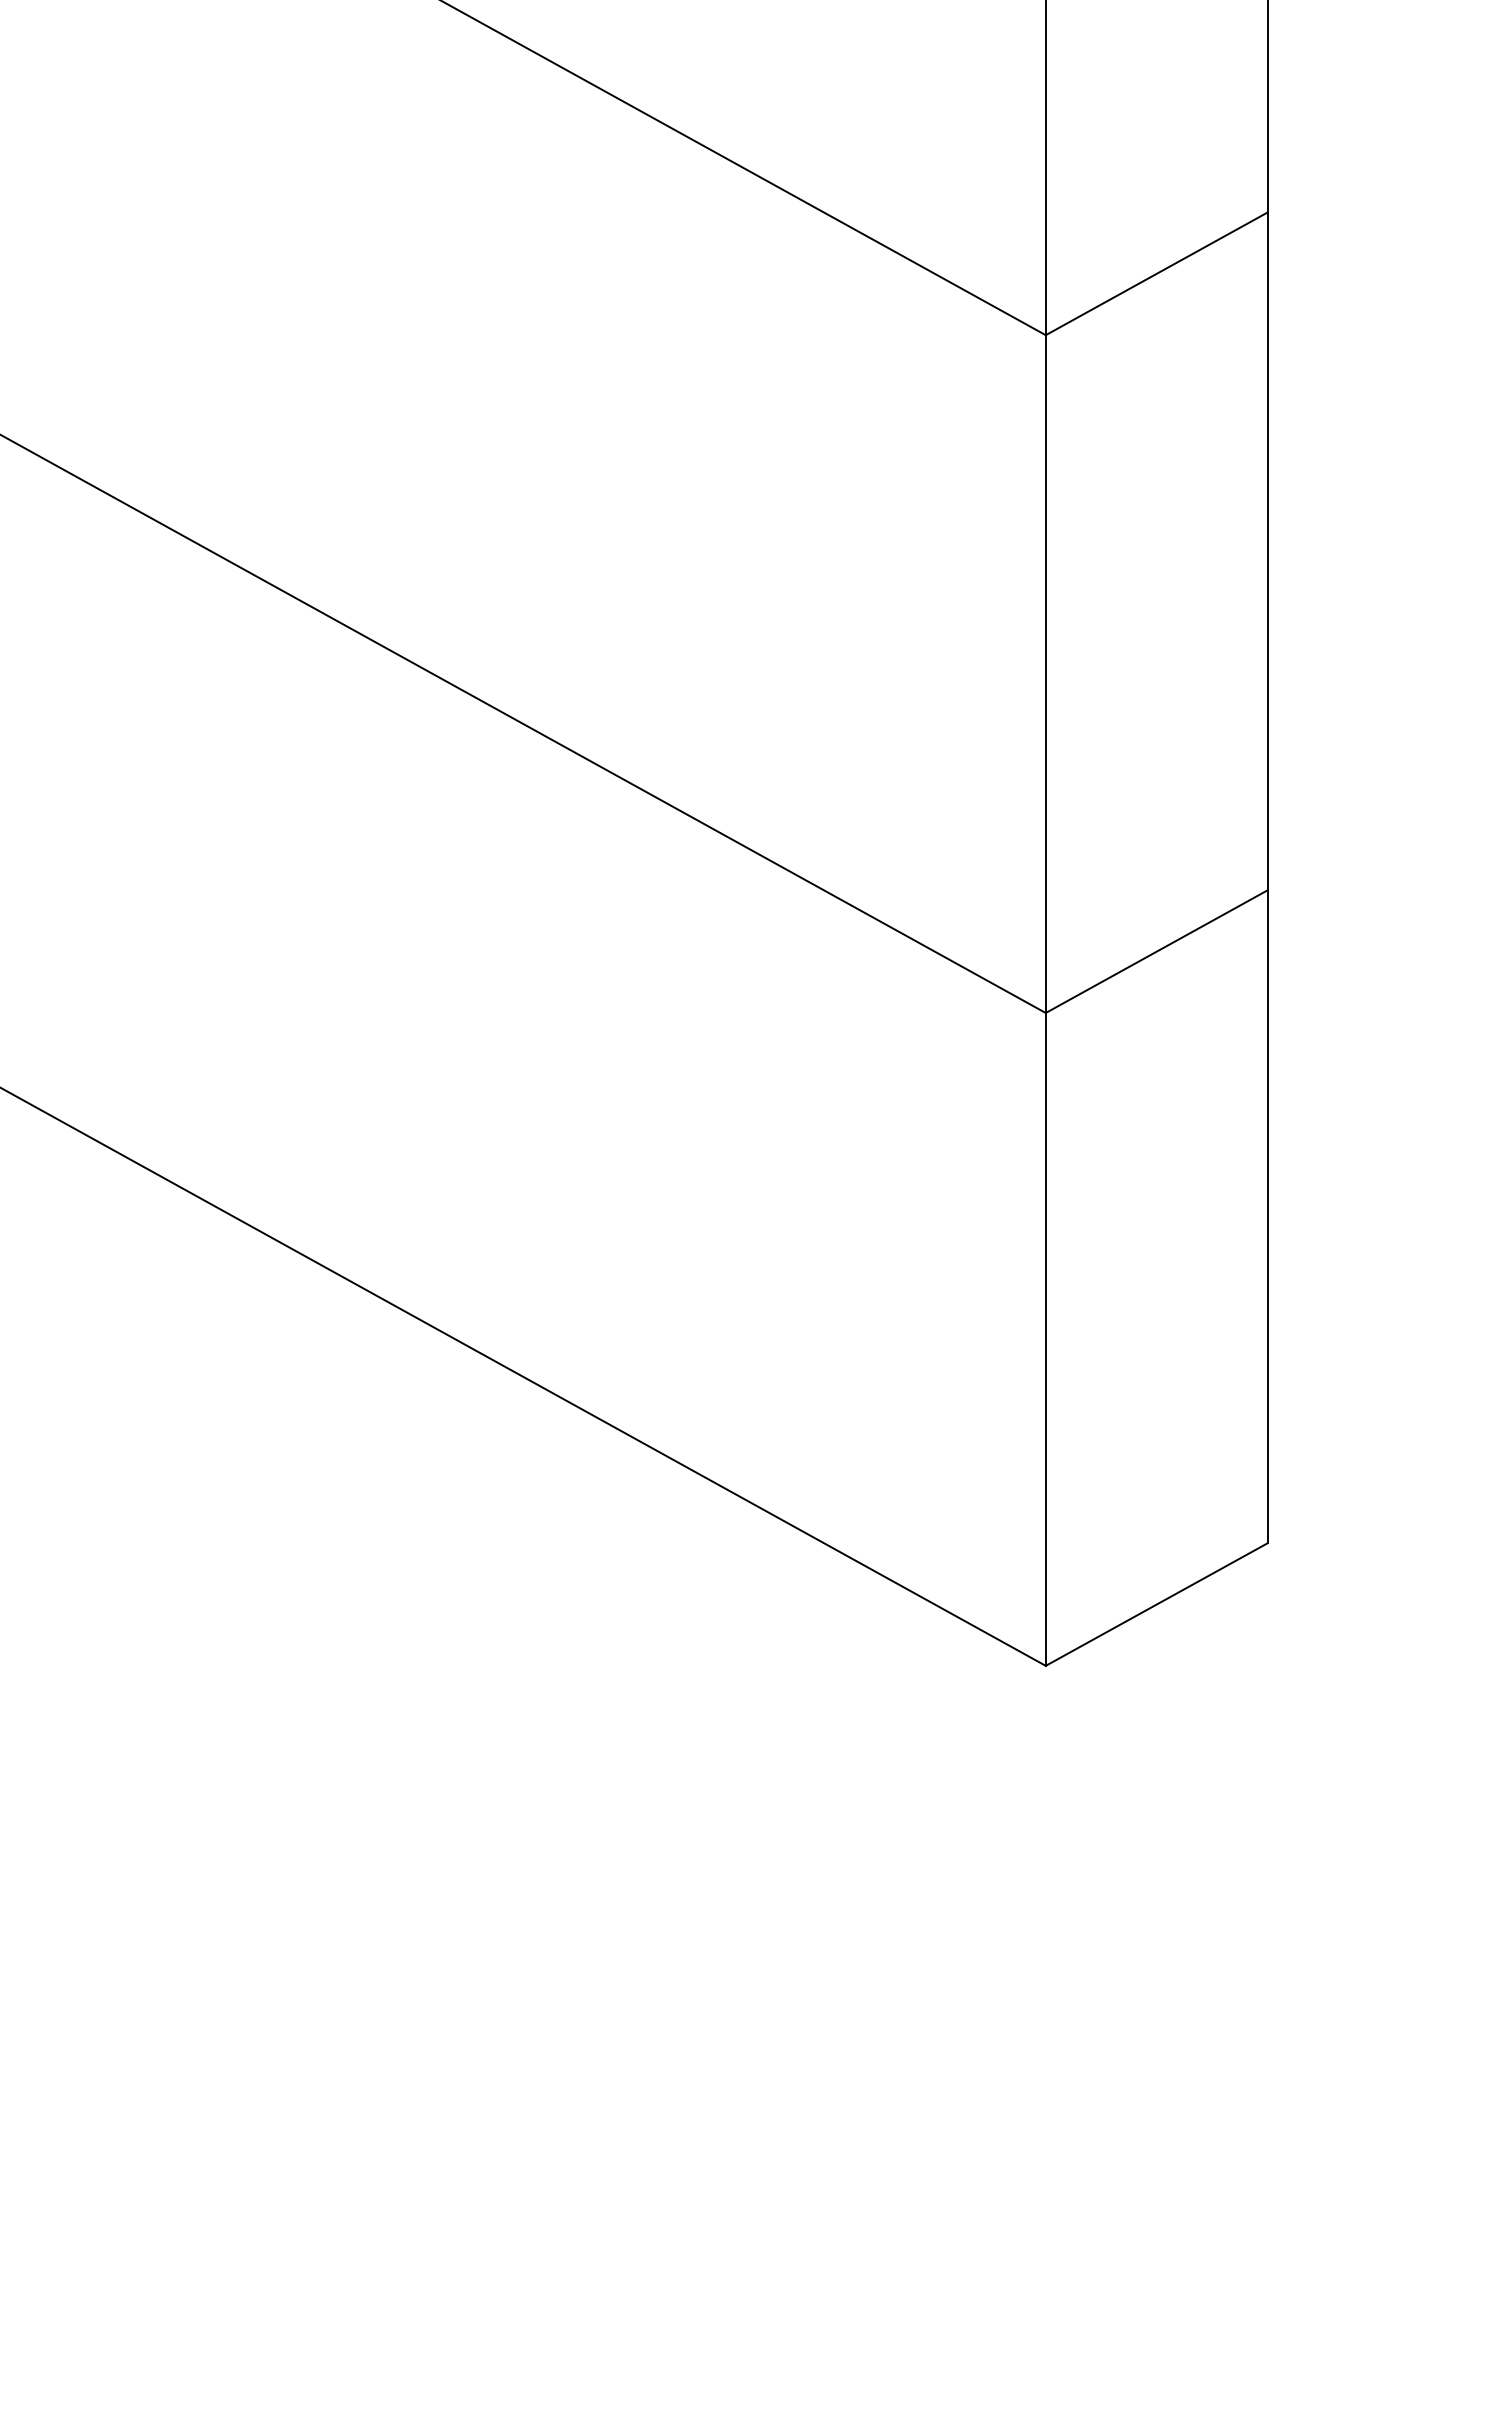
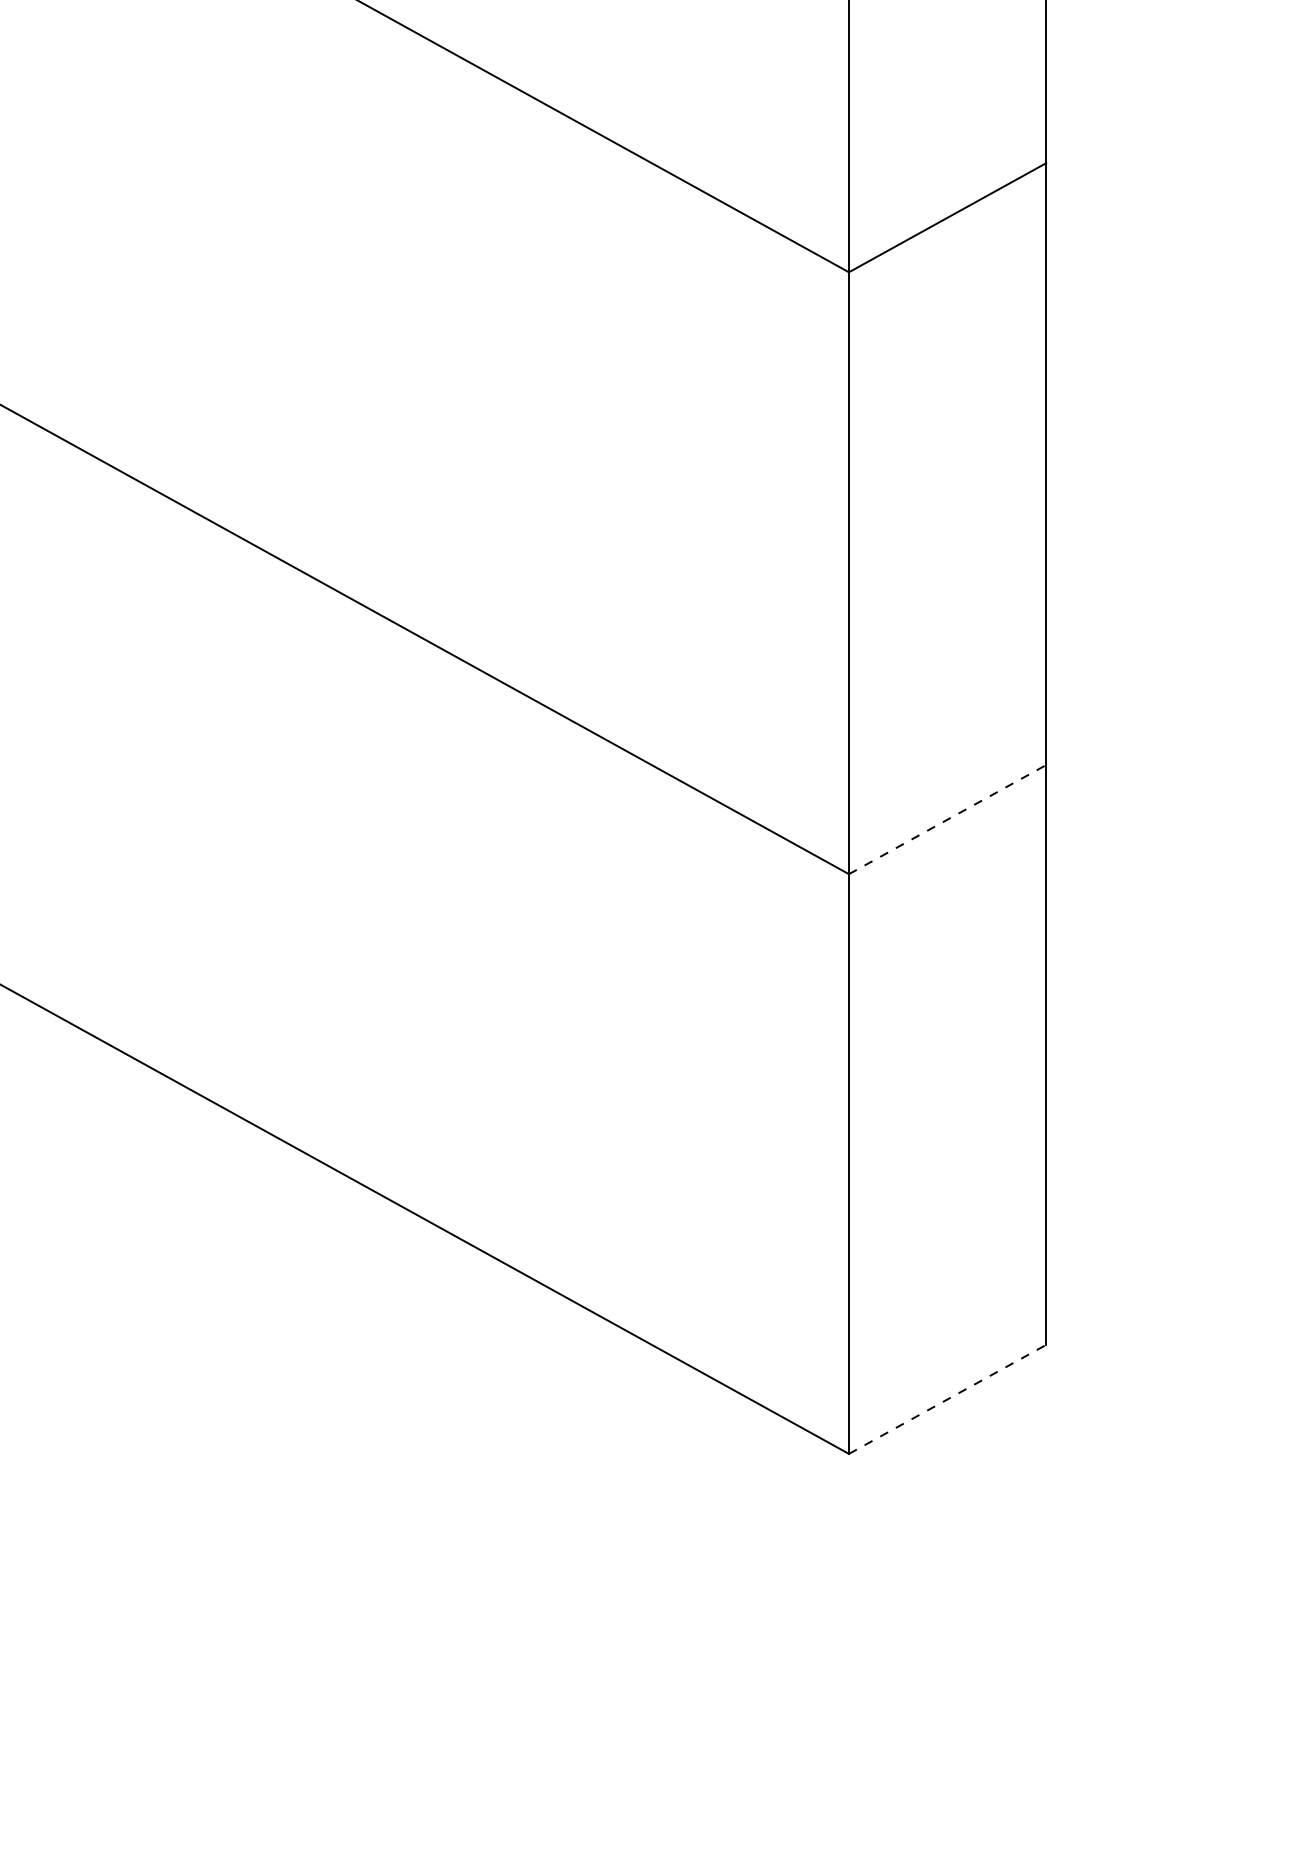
line: (1156, 951) -> (947, 819), solid -> dashed
line: (1156, 1604) -> (947, 1399), solid -> dashed

